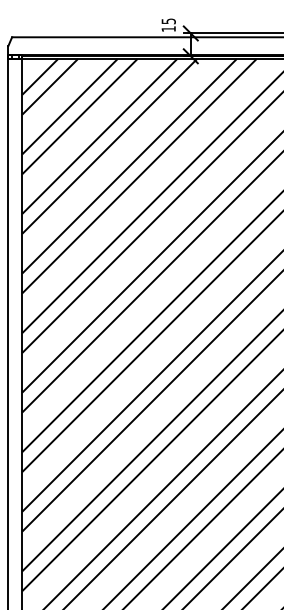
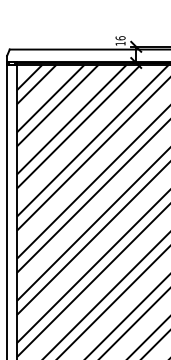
text: (168, 21) -> (120, 38), 15 -> 16

